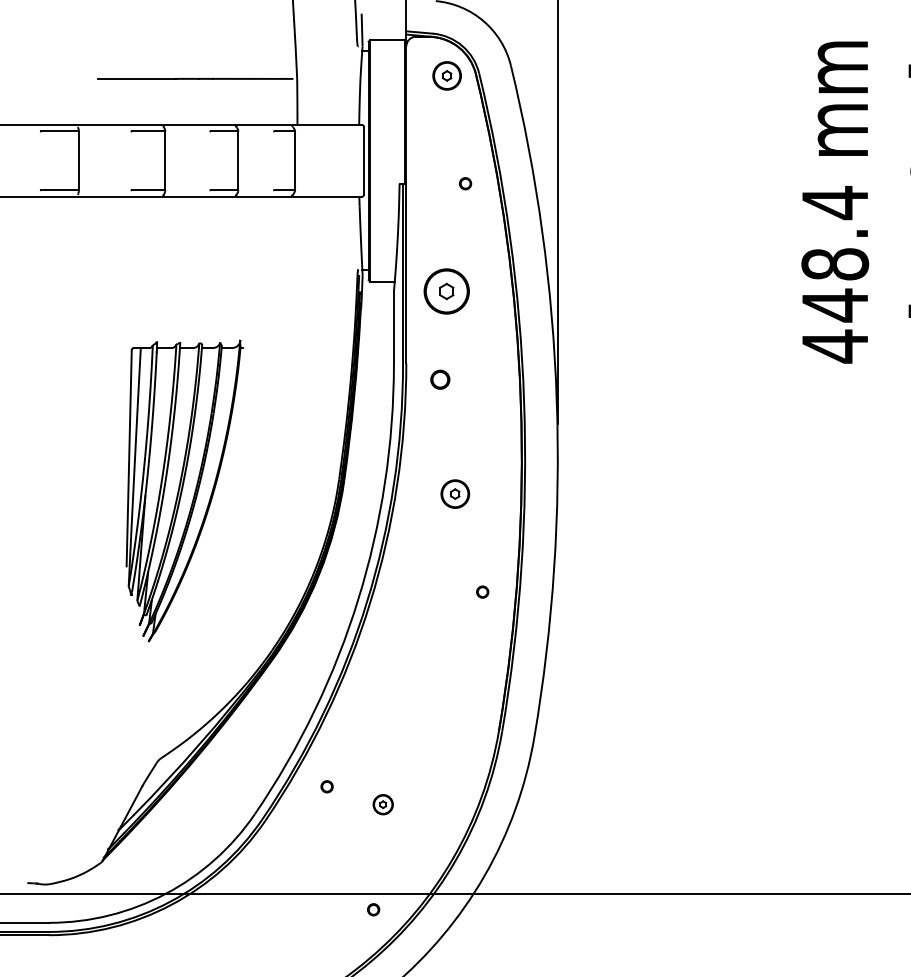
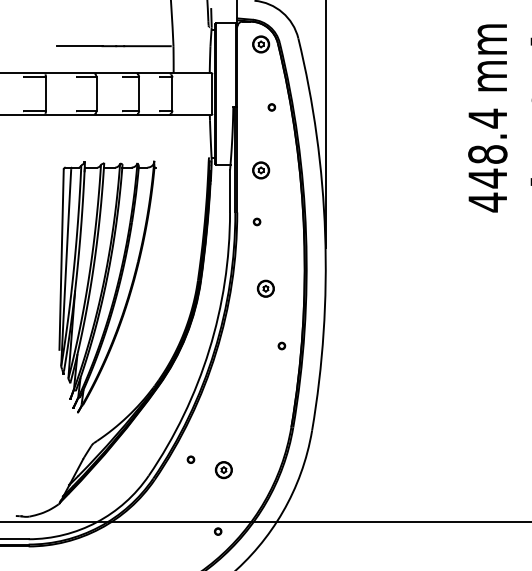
part: (447, 291) -> (261, 170), size x0.62
part: (439, 378) -> (256, 221), size x0.62
part: (184, 490) -> (107, 286), size x1.43
part: (382, 805) -> (223, 470), size x1.43

